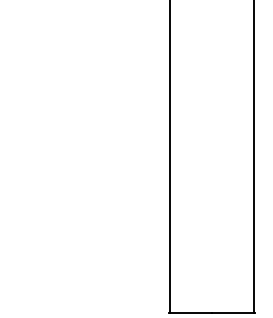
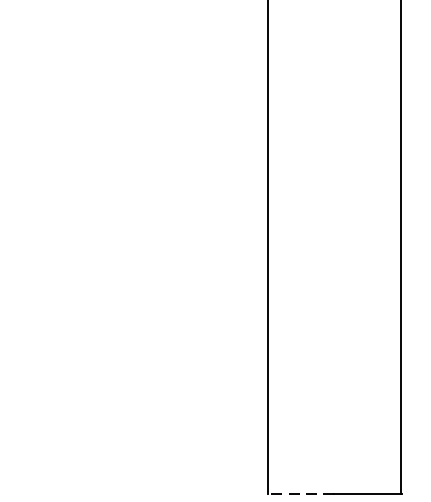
line: (190, 313) -> (300, 494), solid -> dashed

